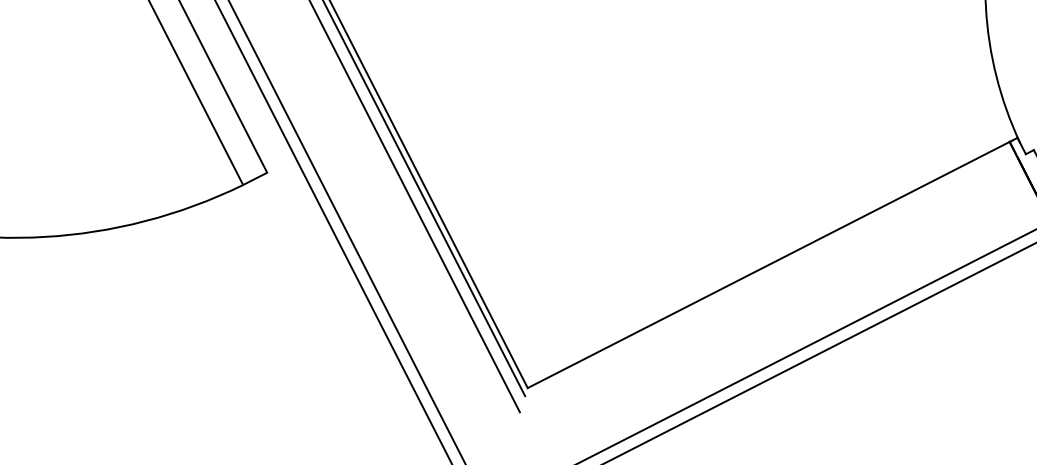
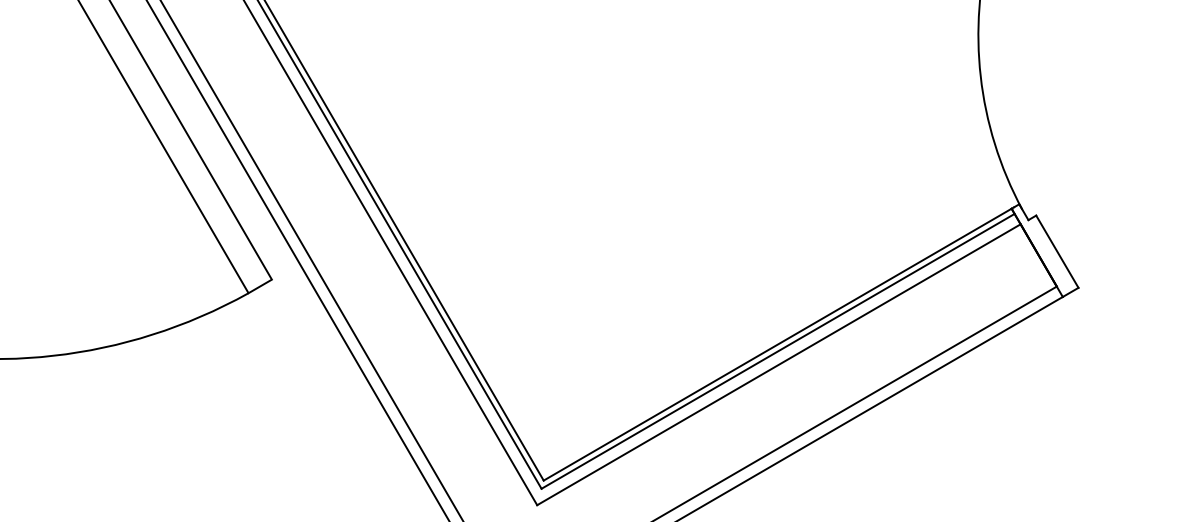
line: (768, 270) -> (777, 350), added
line: (768, 284) -> (778, 364), added

